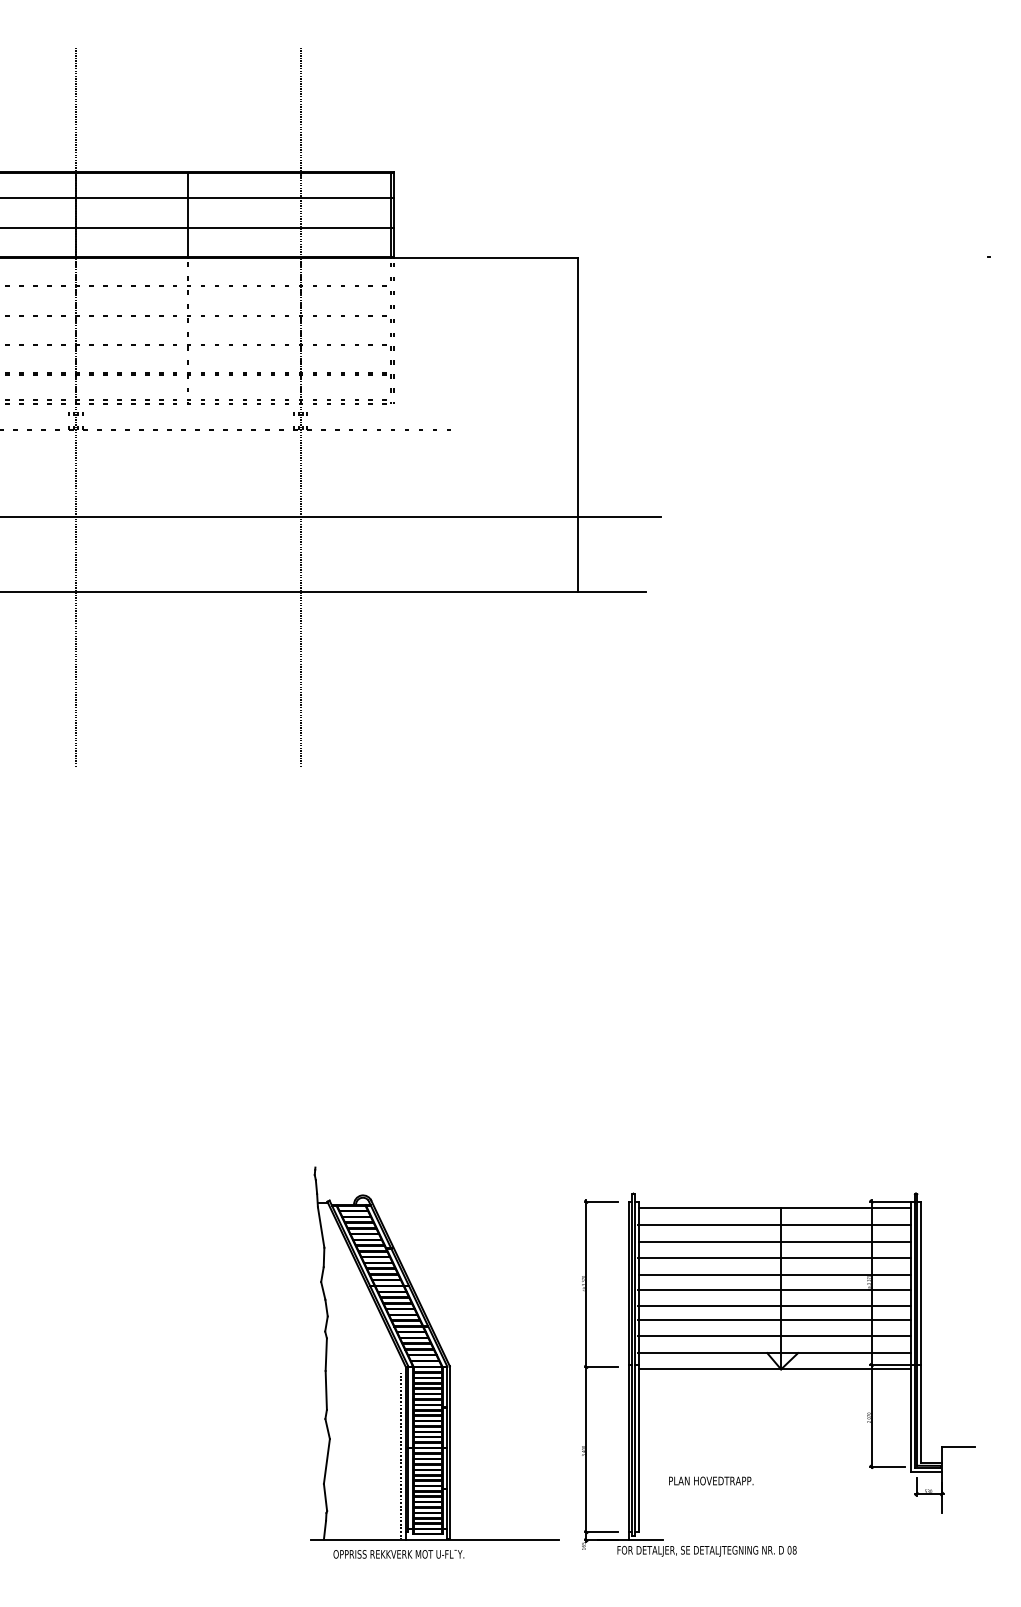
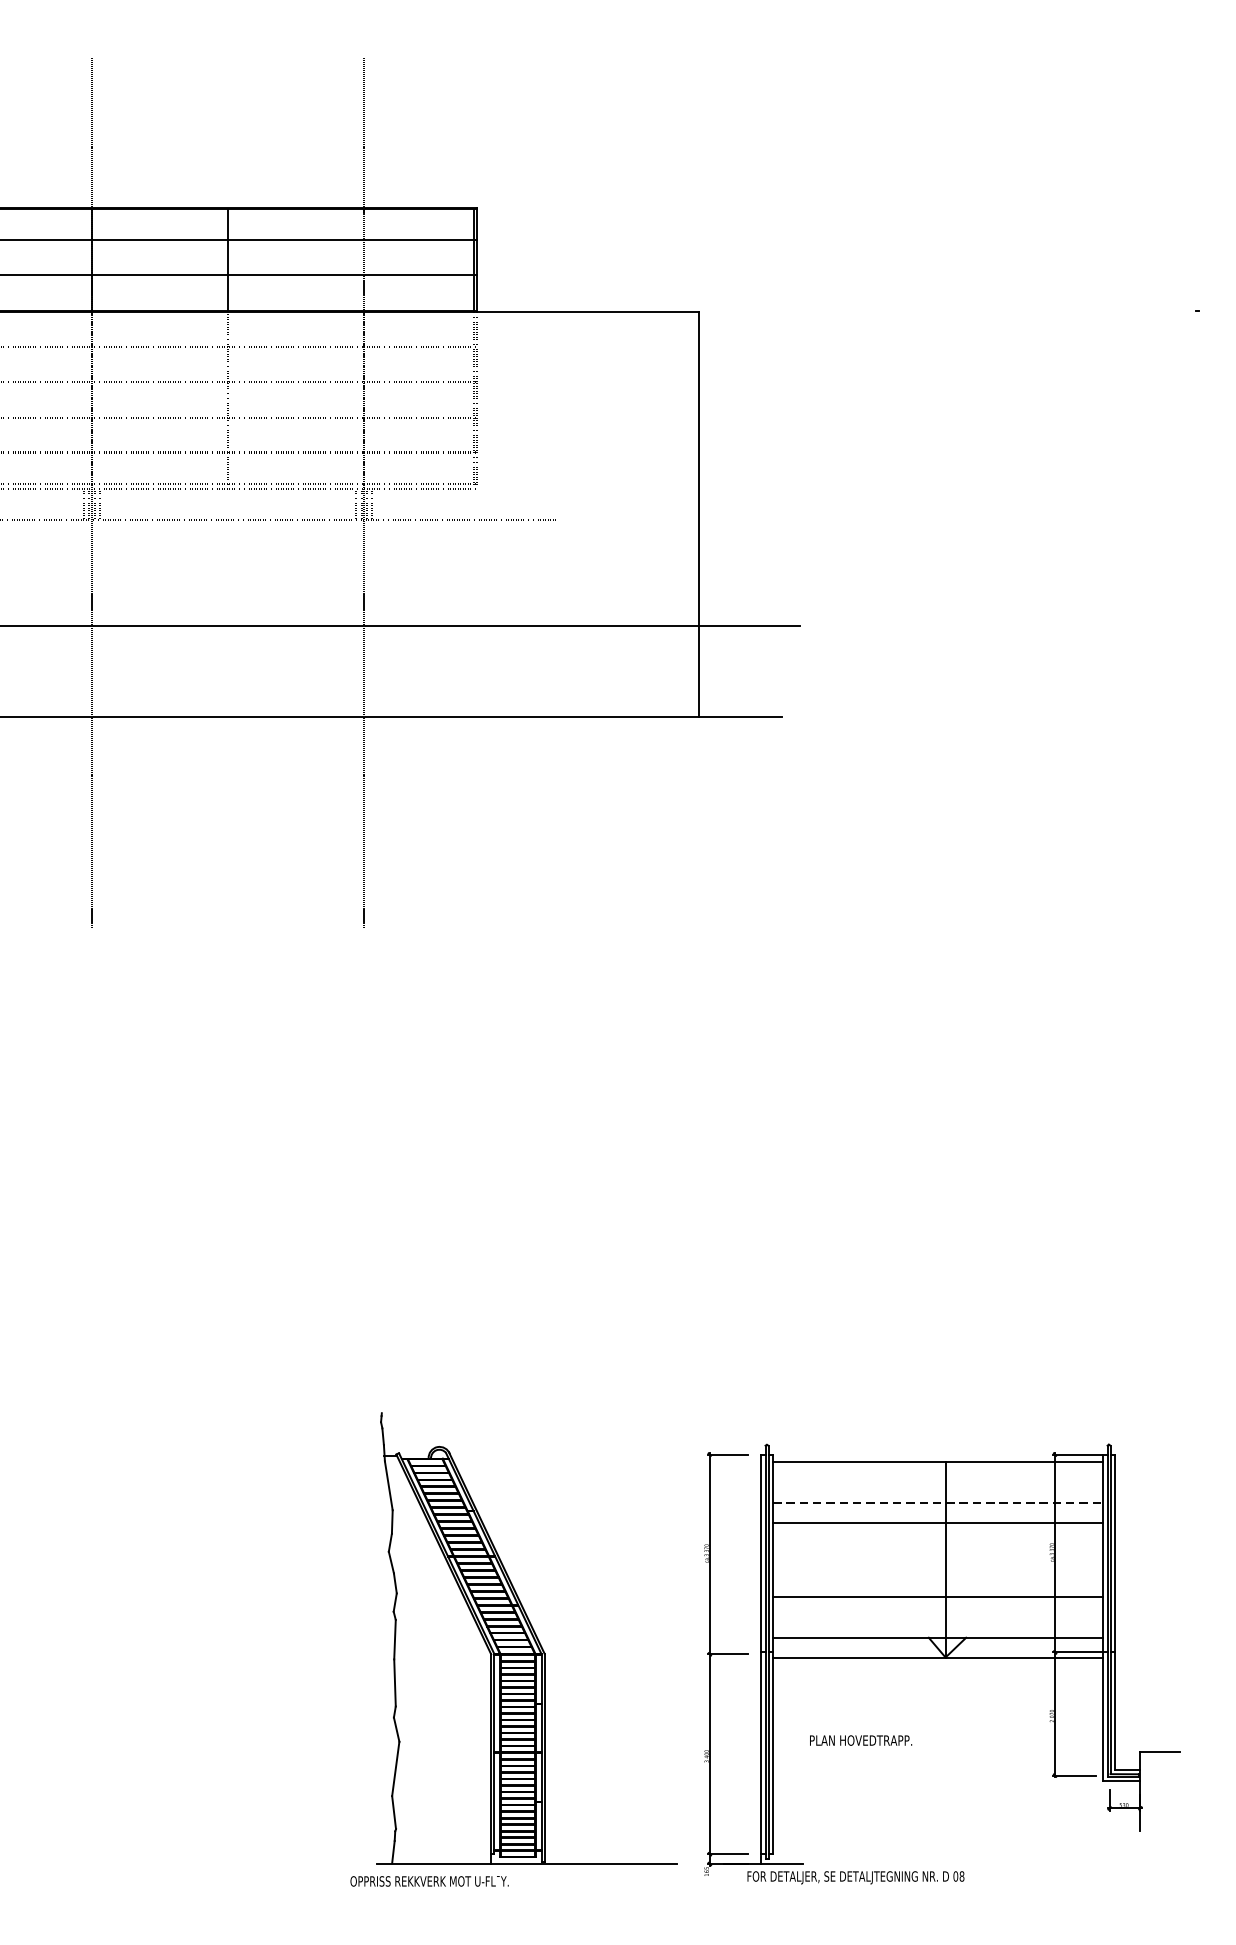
line: (774, 1225) -> (937, 1483), removed
line: (775, 1241) -> (938, 1502), solid -> dashed
line: (774, 1274) -> (937, 1542), removed
line: (774, 1290) -> (937, 1562), removed
line: (774, 1305) -> (937, 1580), removed
line: (774, 1336) -> (937, 1617), removed
line: (400, 1455) -> (484, 1761), removed
text: (711, 1480) -> (861, 1739), moved
text: (398, 1554) -> (429, 1881), moved

